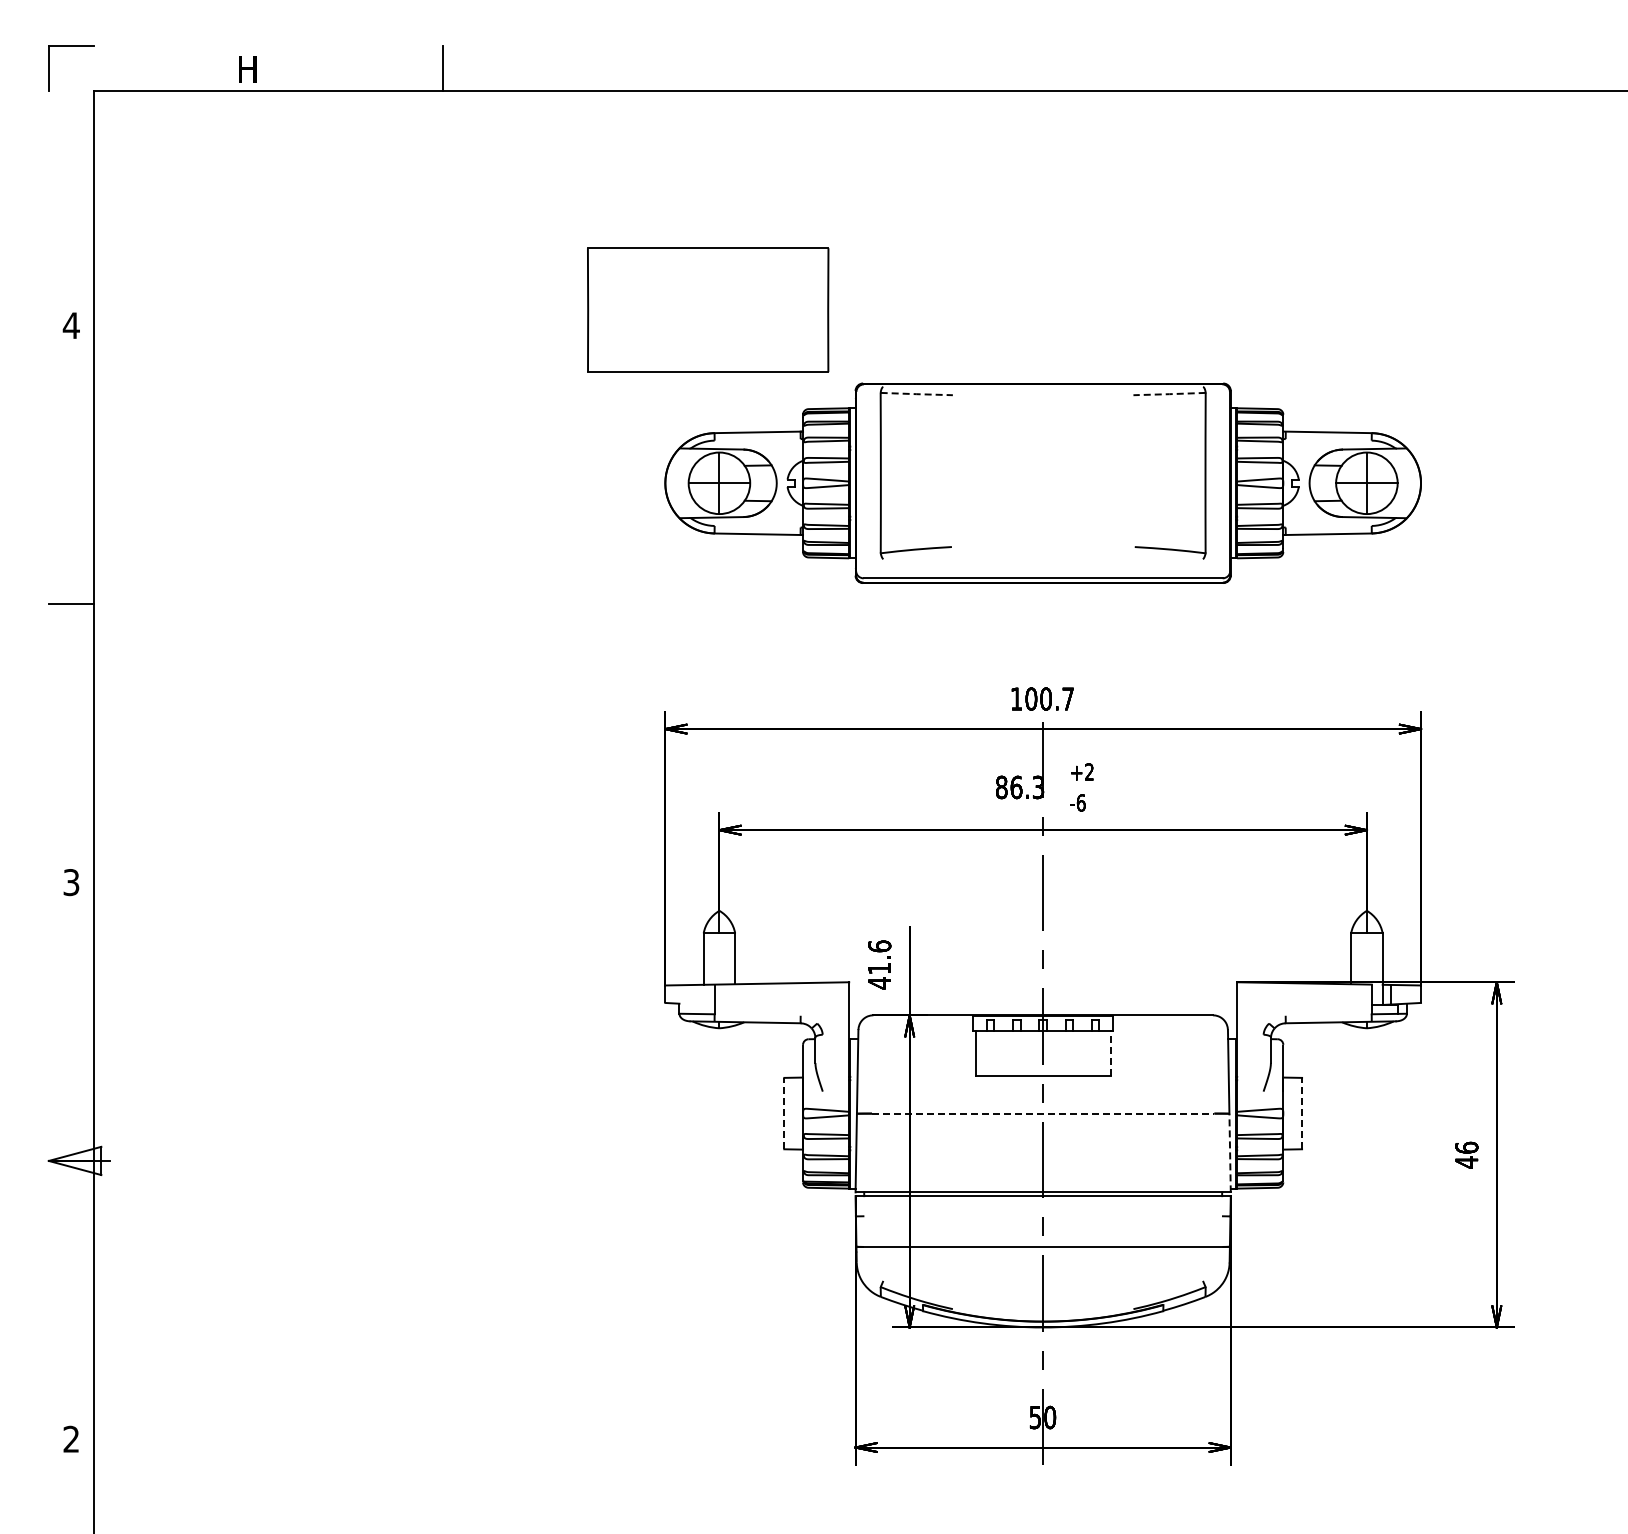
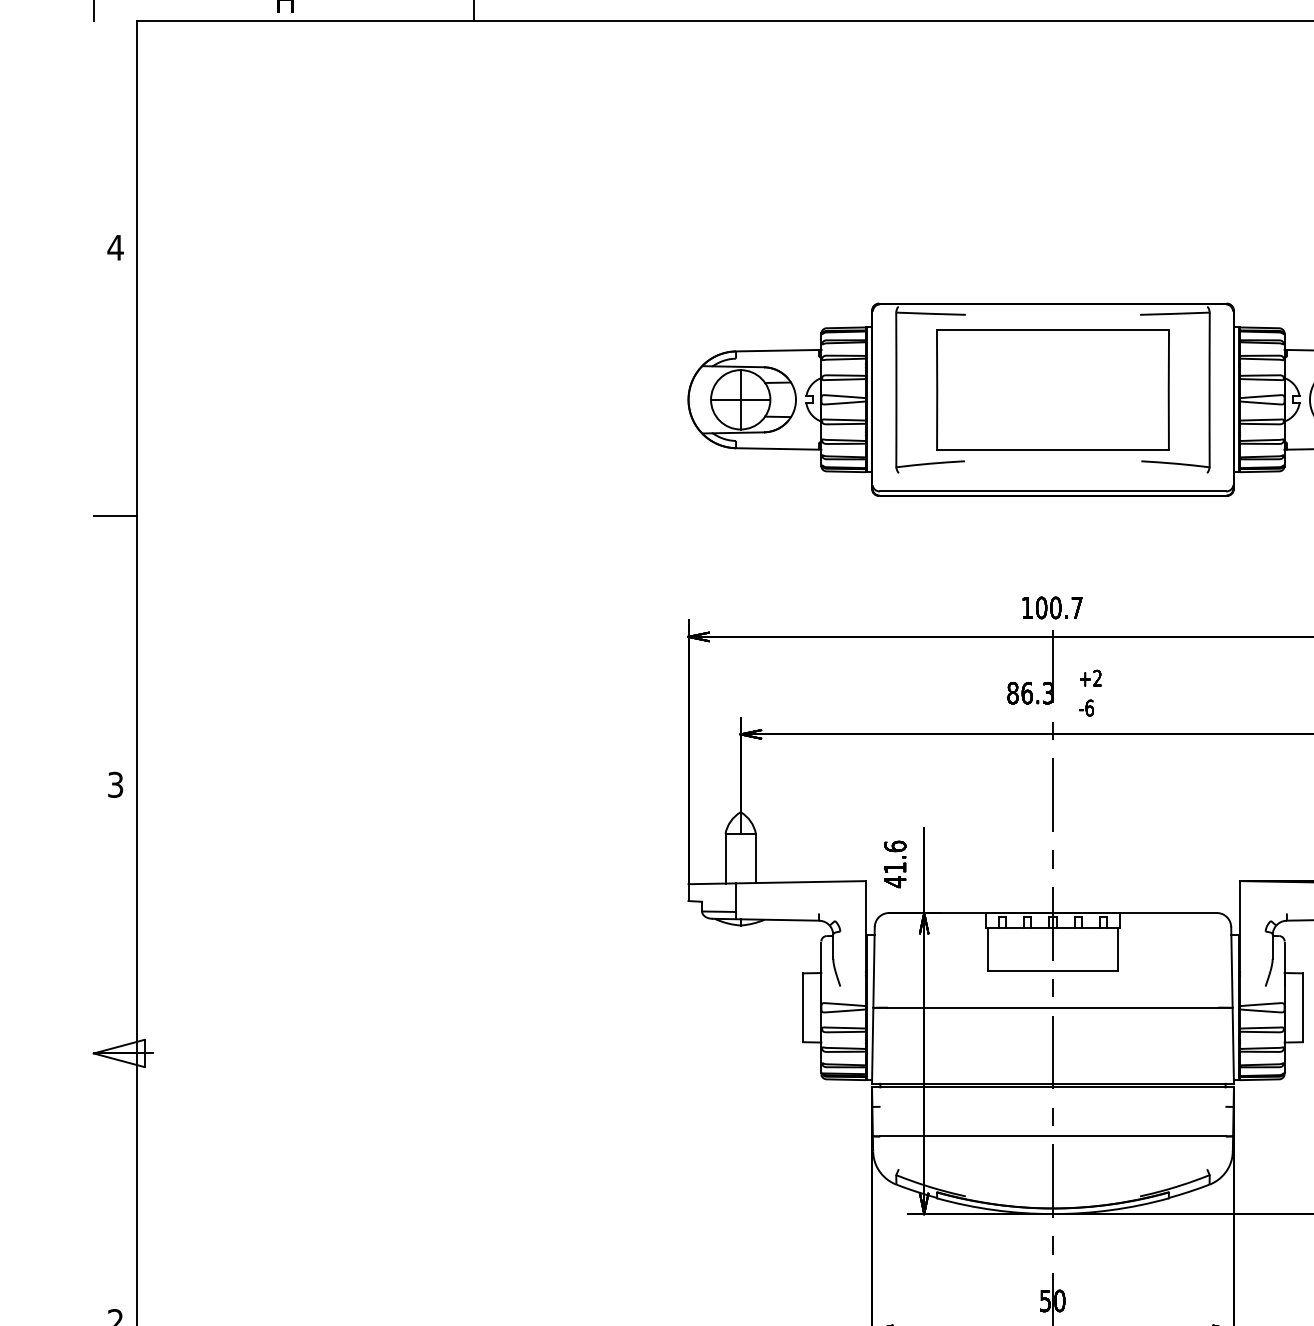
part: (708, 309) -> (1053, 389), moved
line: (916, 394) -> (930, 314), dashed -> solid
line: (1169, 394) -> (1174, 314), dashed -> solid
line: (1110, 1052) -> (1117, 948), dashed -> solid
line: (784, 1113) -> (803, 1007), dashed -> solid
line: (1043, 1113) -> (1053, 1007), dashed -> solid
line: (1302, 1113) -> (1303, 1007), dashed -> solid
line: (1230, 1152) -> (1233, 1045), dashed -> solid

